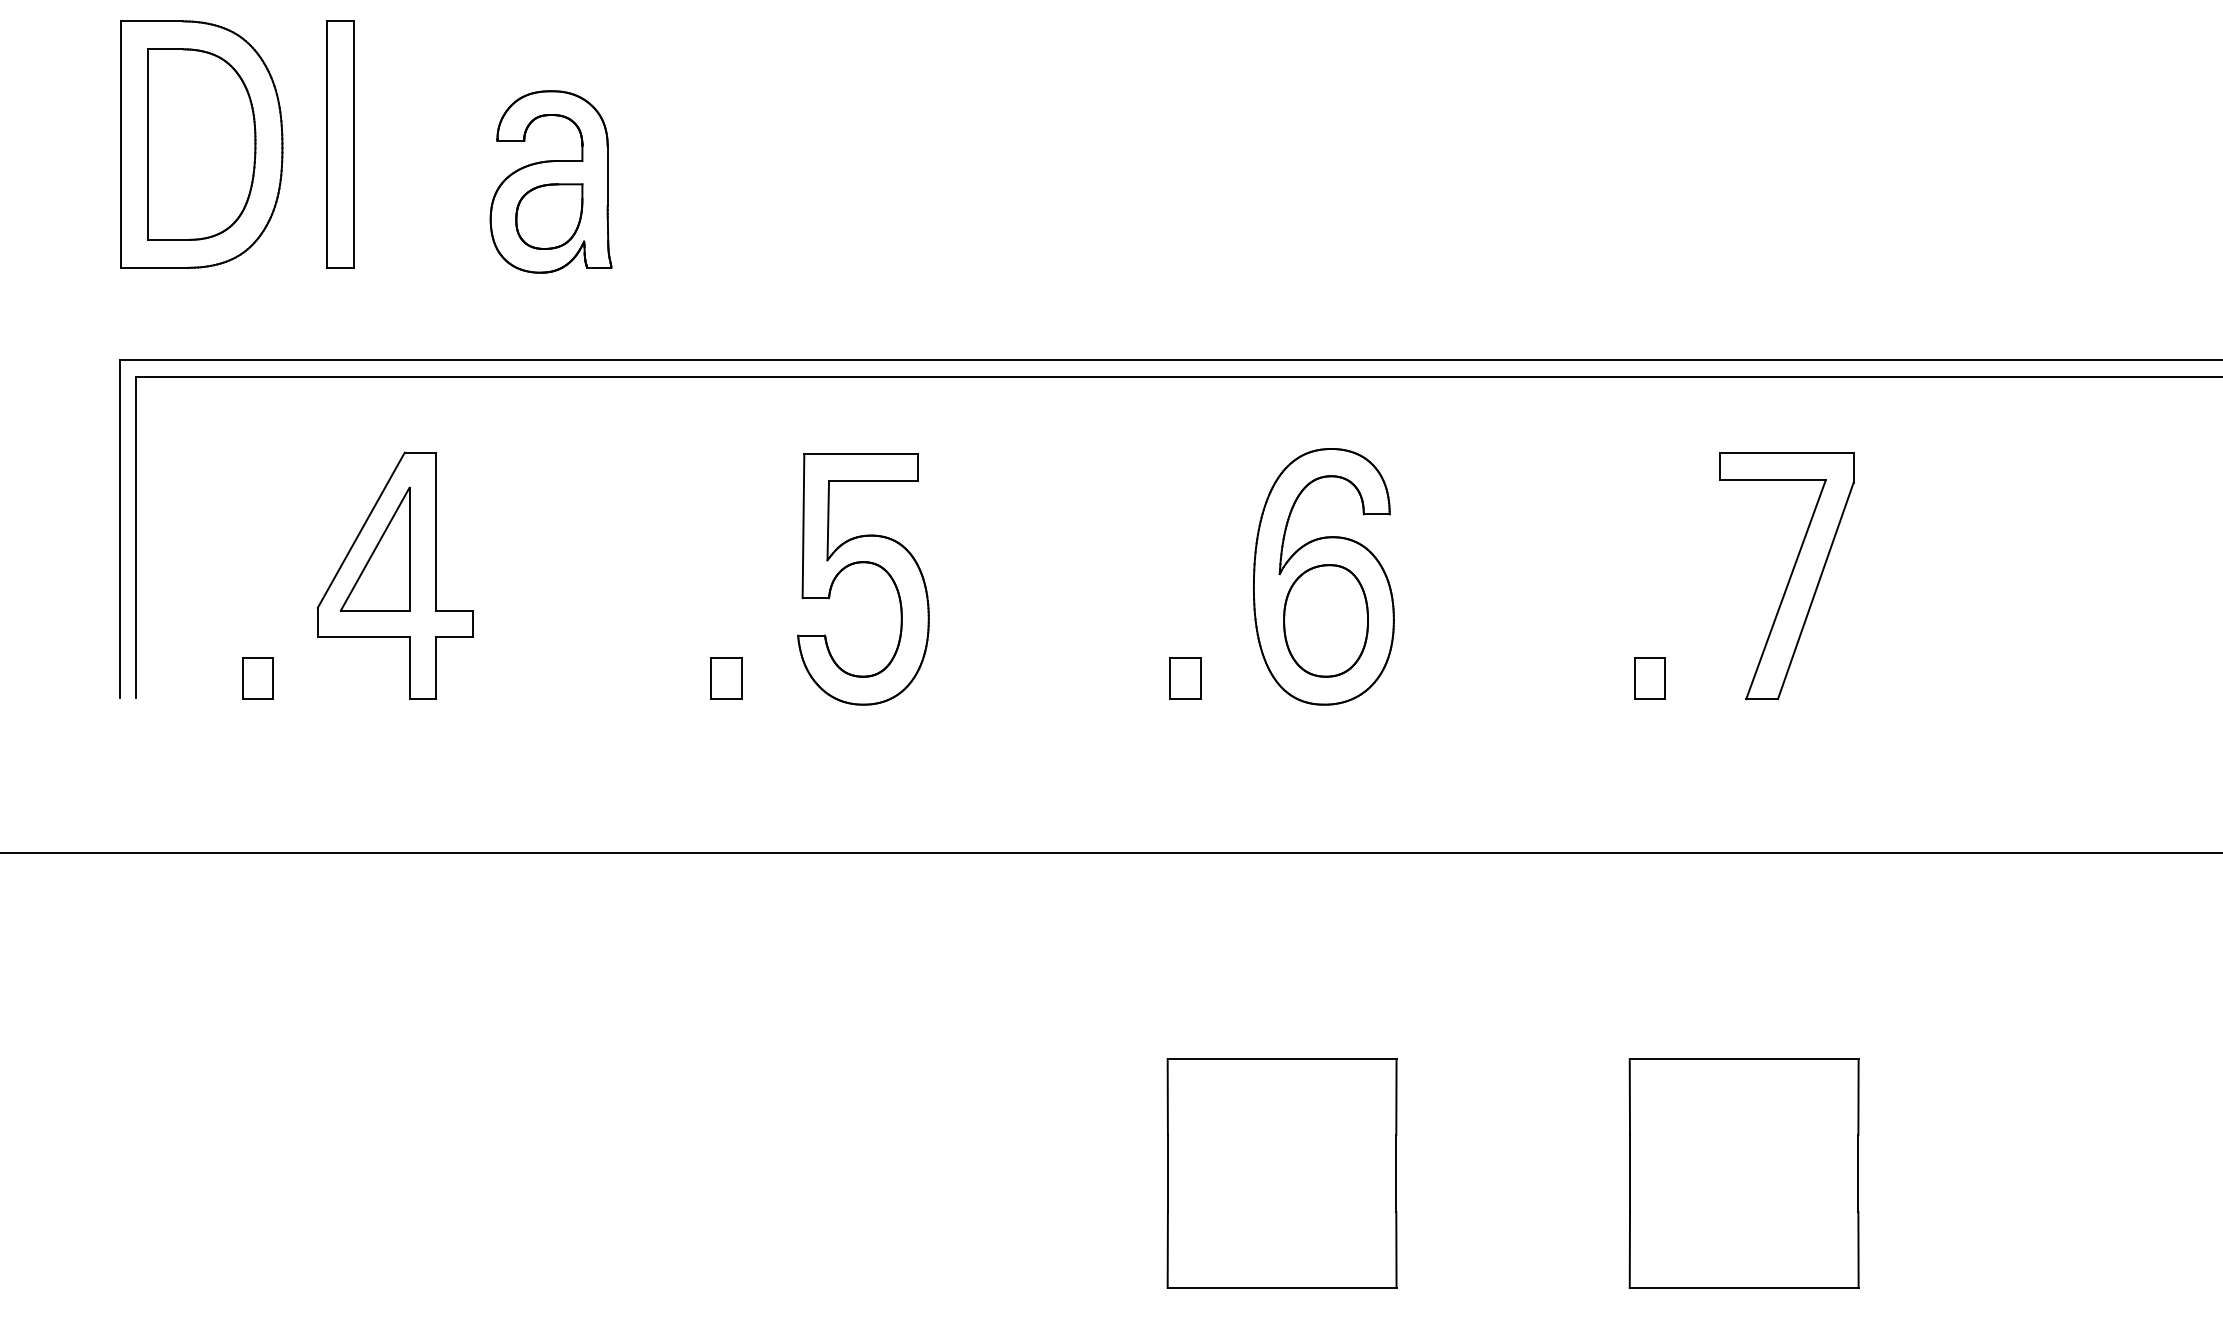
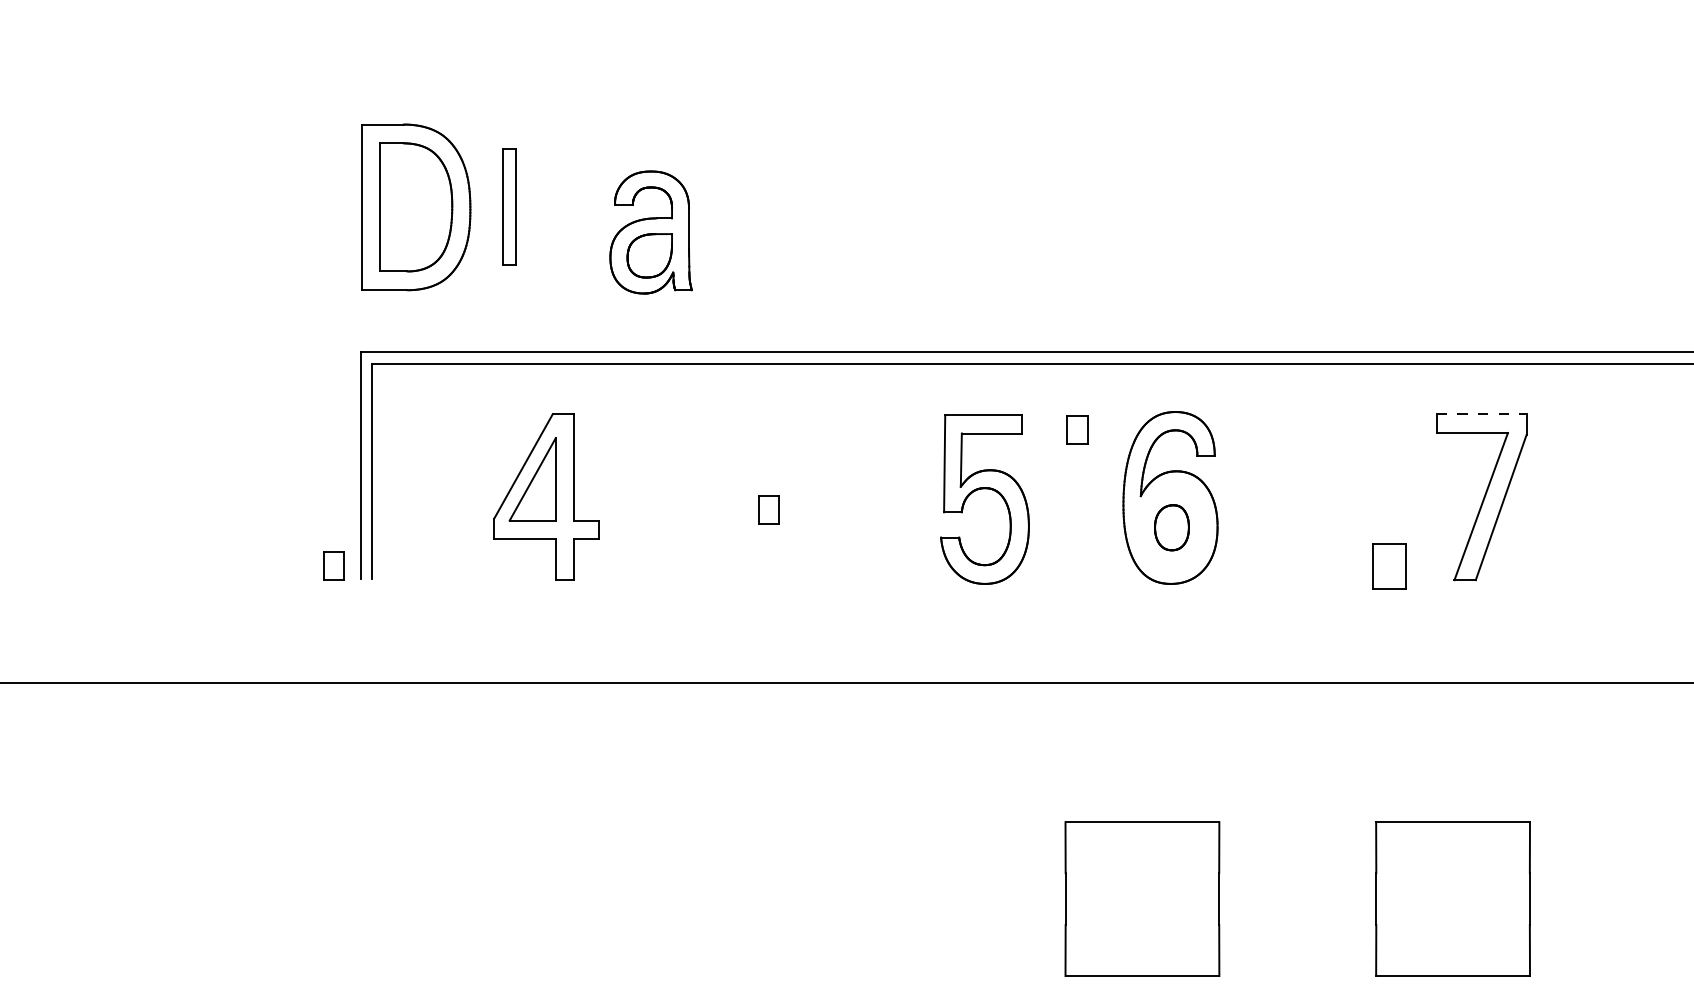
part: (339, 144) -> (508, 207), size x0.7
line: (1787, 452) -> (1482, 414), solid -> dashed
part: (862, 564) -> (984, 489), moved
part: (1325, 620) -> (1171, 527), size x0.6
part: (257, 677) -> (333, 565), moved
part: (725, 677) -> (768, 509), moved
part: (1185, 677) -> (1077, 429), moved
part: (1649, 677) -> (1389, 565), size x1.6

